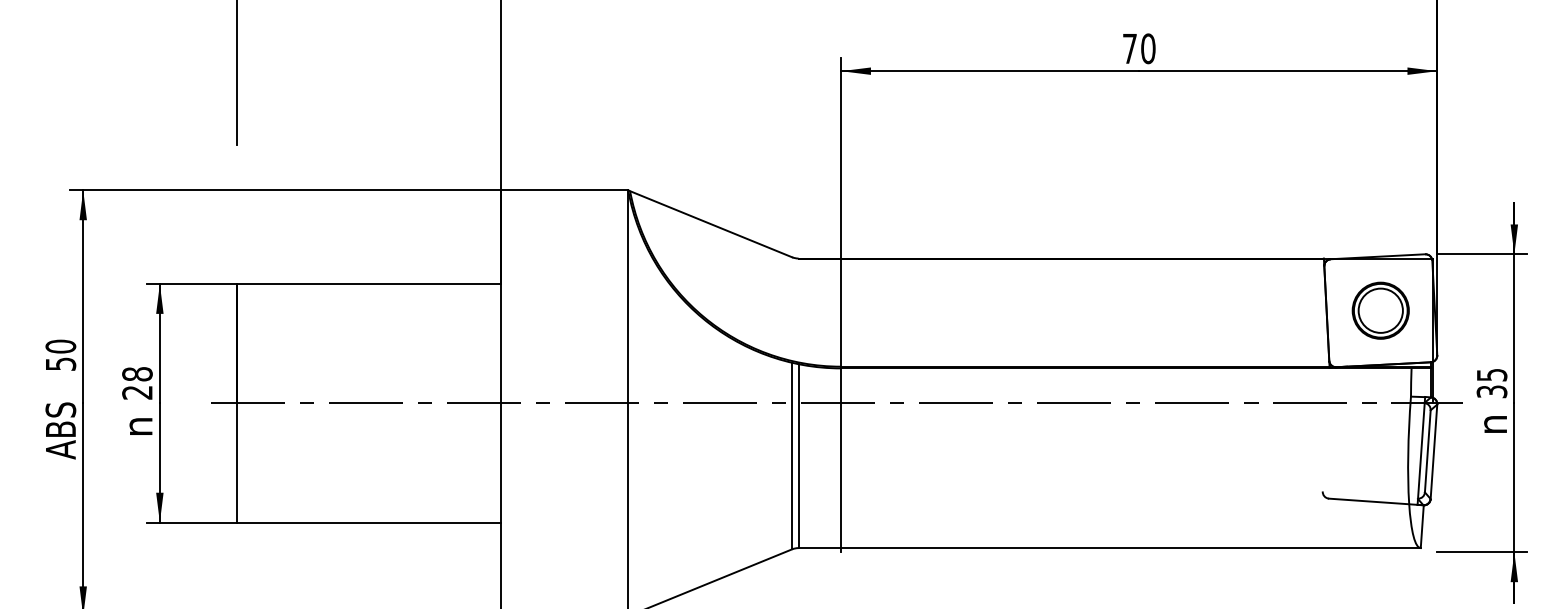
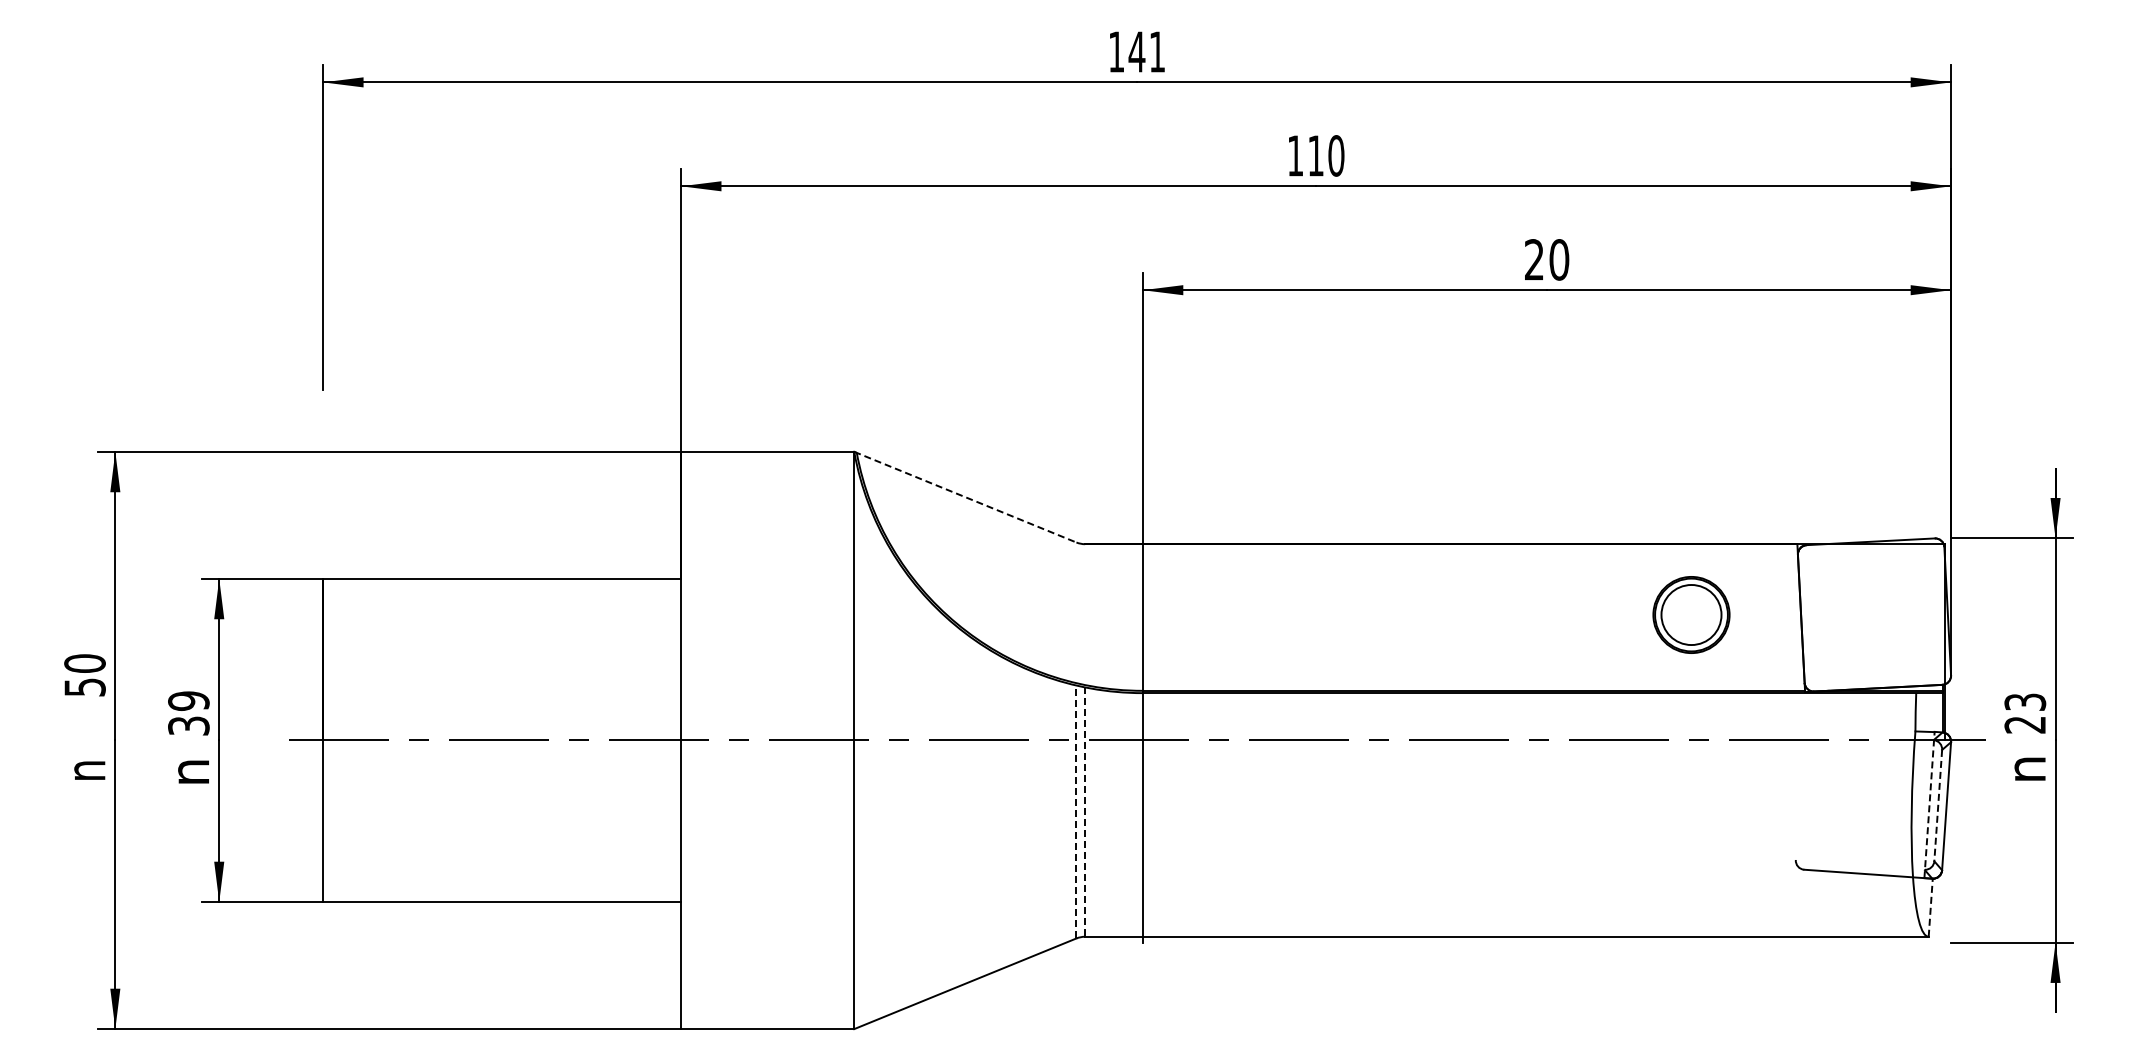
text: (1130, 48) -> (1534, 259), 70 -> 20
line: (710, 224) -> (965, 497), solid -> dashed
part: (1380, 310) -> (1691, 614), moved
text: (137, 383) -> (188, 713), 28 -> 39
text: (1492, 383) -> (2025, 713), 35 -> 23
text: (60, 430) -> (84, 777), ABS -> n
line: (1421, 450) -> (1929, 804), solid -> dashed
line: (1427, 451) -> (1938, 805), solid -> dashed
line: (792, 455) -> (1076, 811), solid -> dashed
line: (798, 456) -> (1085, 812), solid -> dashed
line: (1422, 526) -> (1930, 907), solid -> dashed

